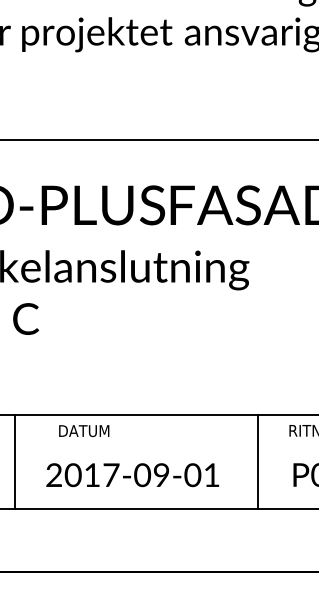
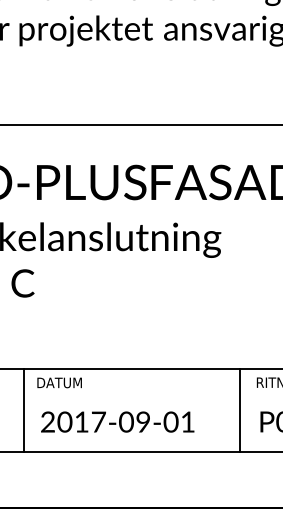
text: (84, 430) -> (59, 382), moved
line: (15, 462) -> (24, 410), moved
line: (257, 462) -> (239, 410), moved

